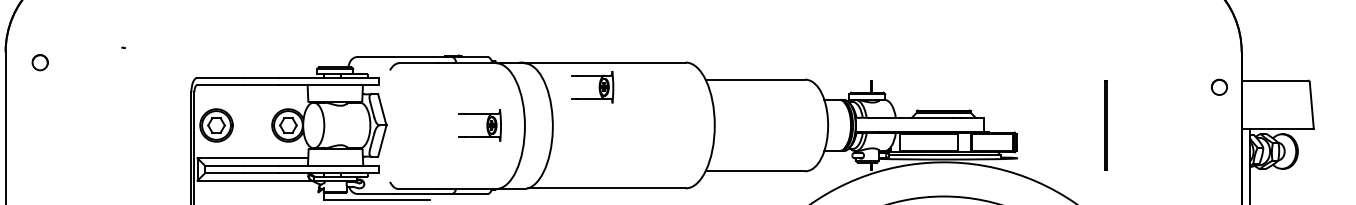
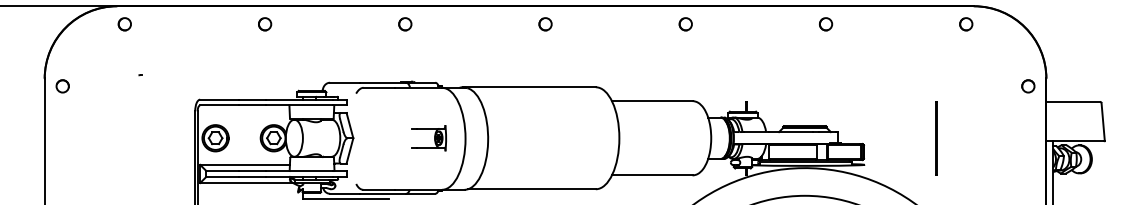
circle: (39, 62) -> (62, 86), moved
part: (591, 87) -> (519, 107), removed
circle: (1219, 87) -> (1028, 86), moved

